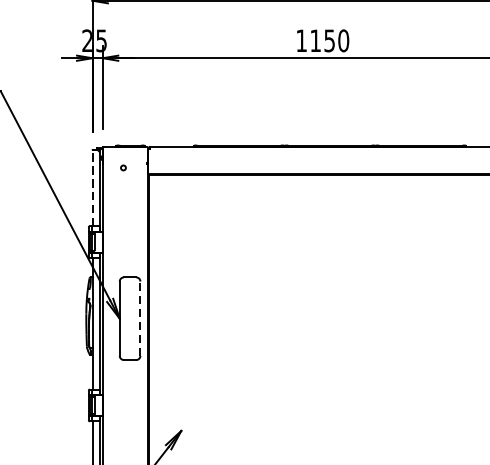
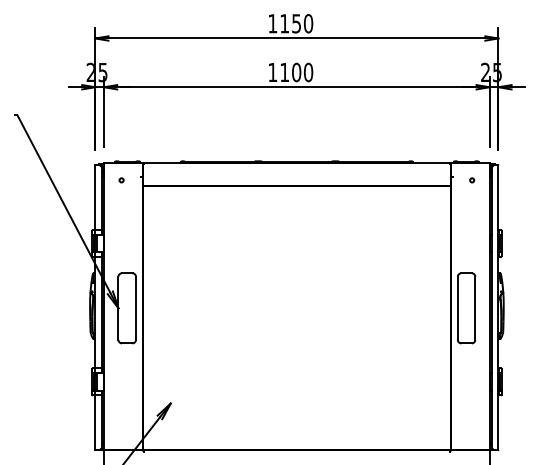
text: (329, 40) -> (296, 72), 1150 -> 1100
line: (92, 188) -> (95, 197), dashed -> solid
line: (141, 318) -> (136, 308), dashed -> solid

